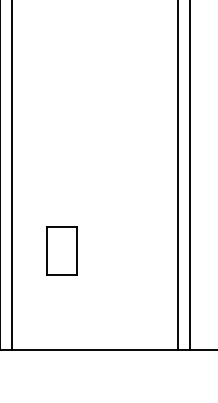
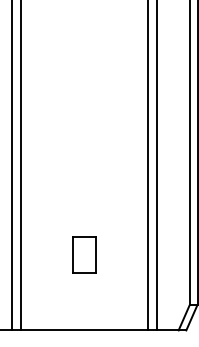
part: (62, 250) -> (84, 254), moved

